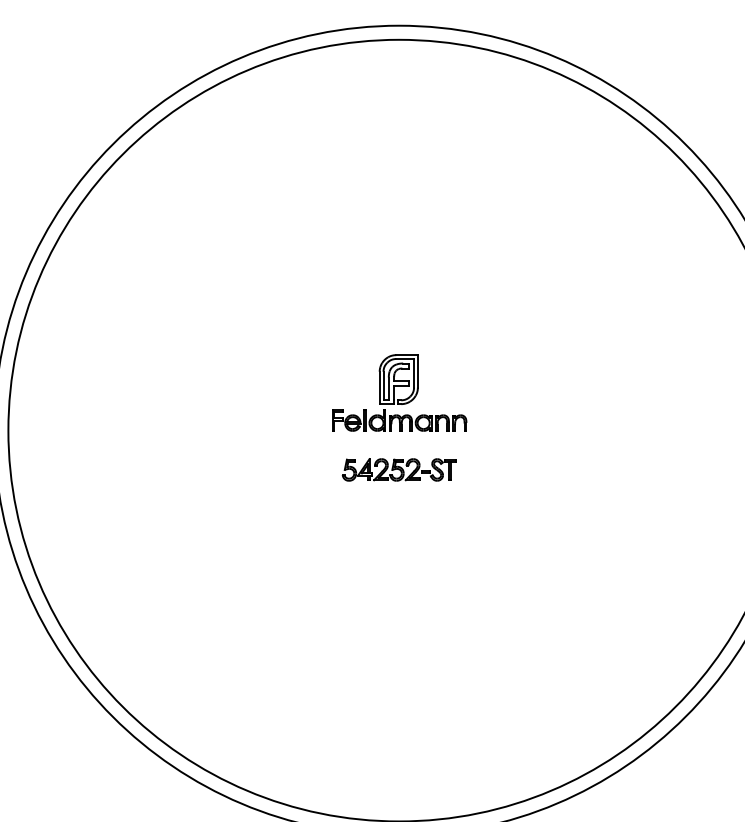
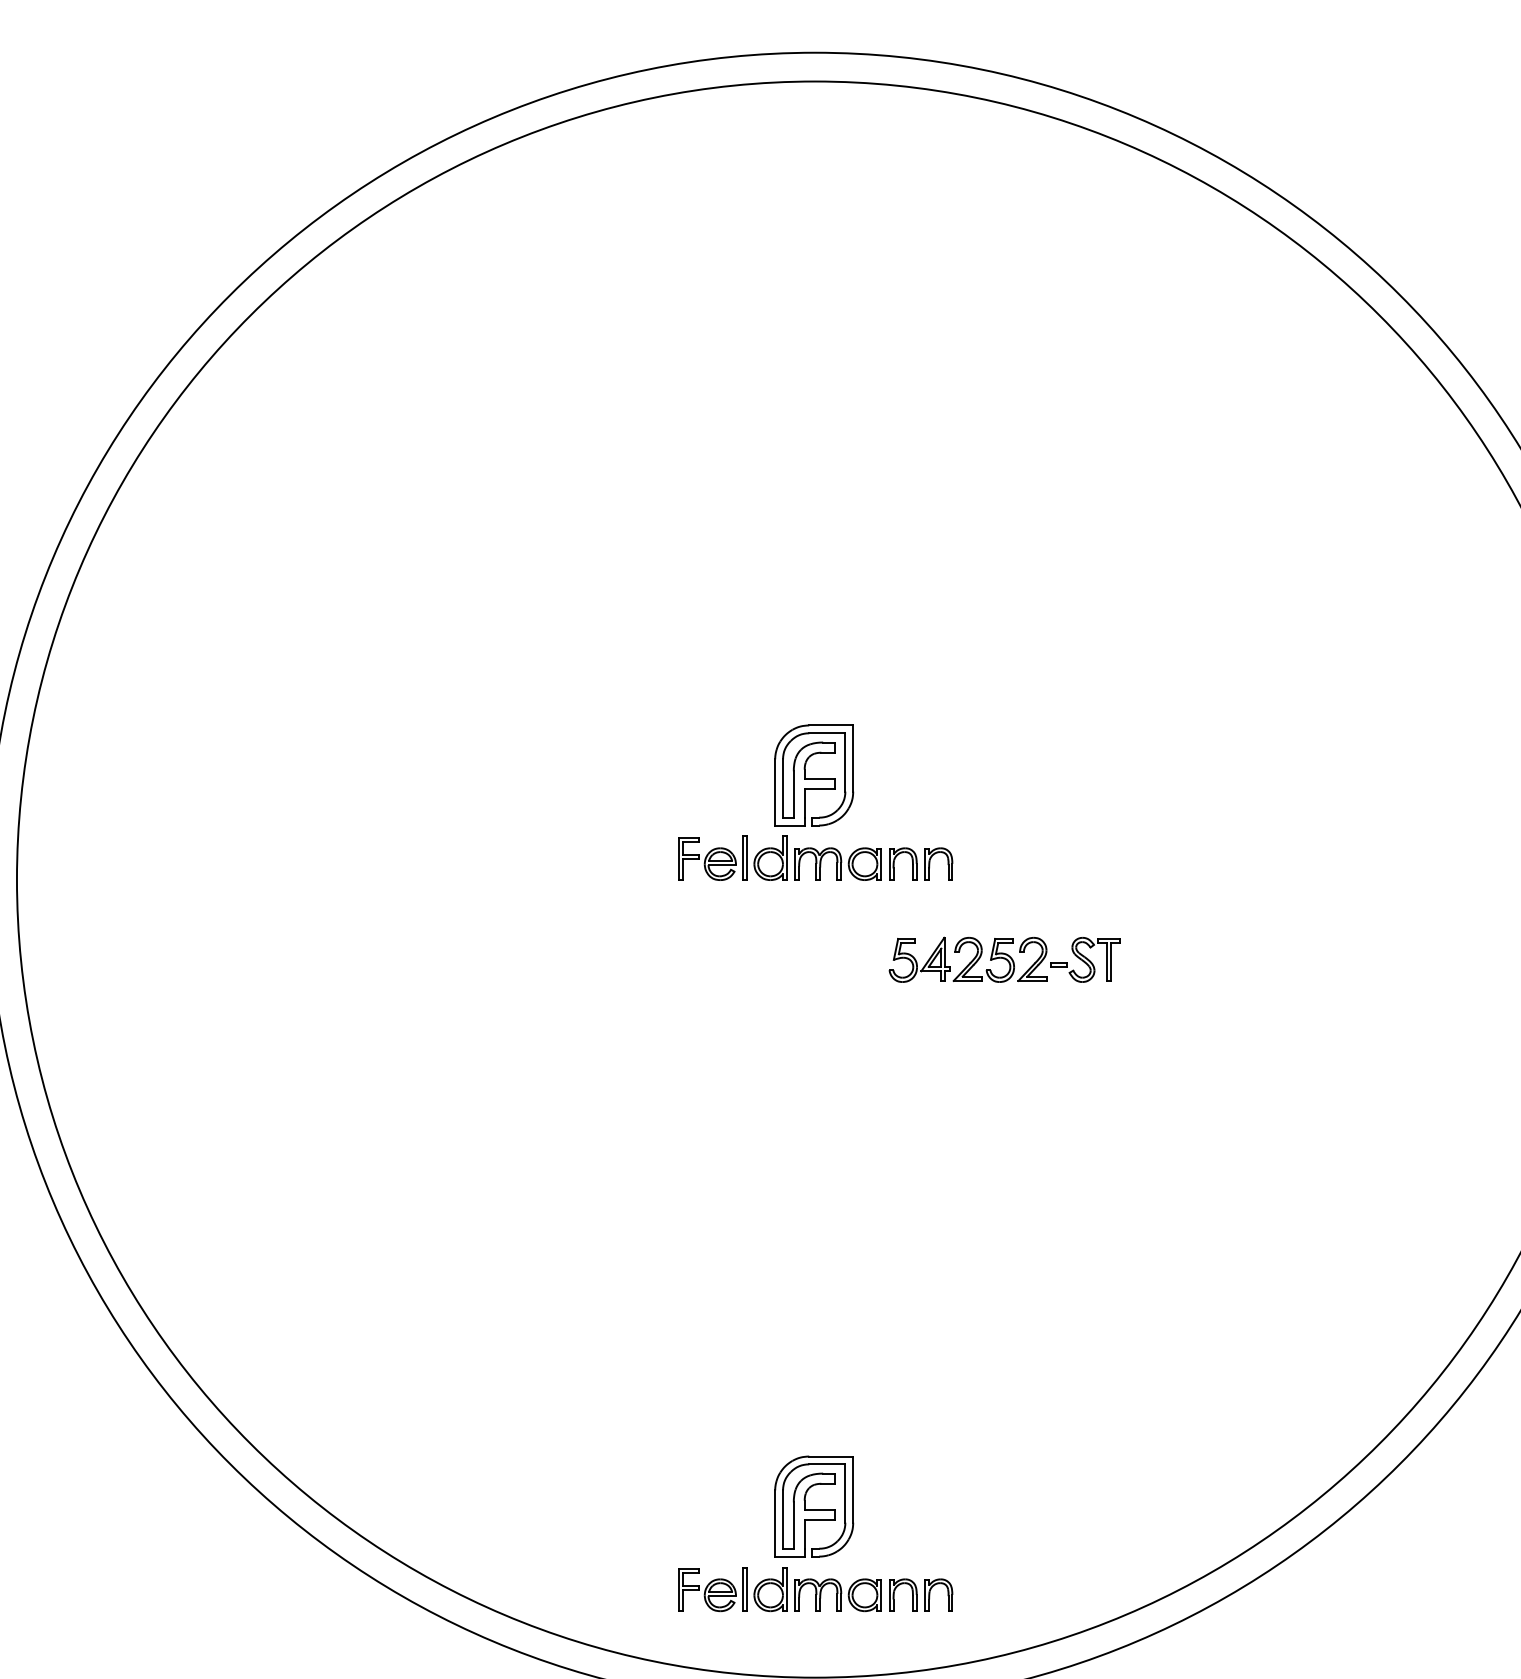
part: (398, 469) -> (1003, 958), moved
part: (399, 750) -> (815, 1532), added

